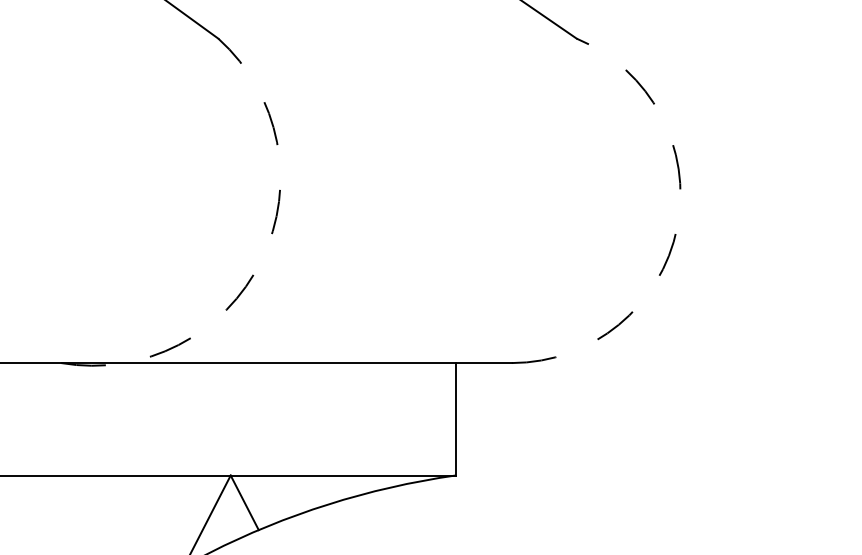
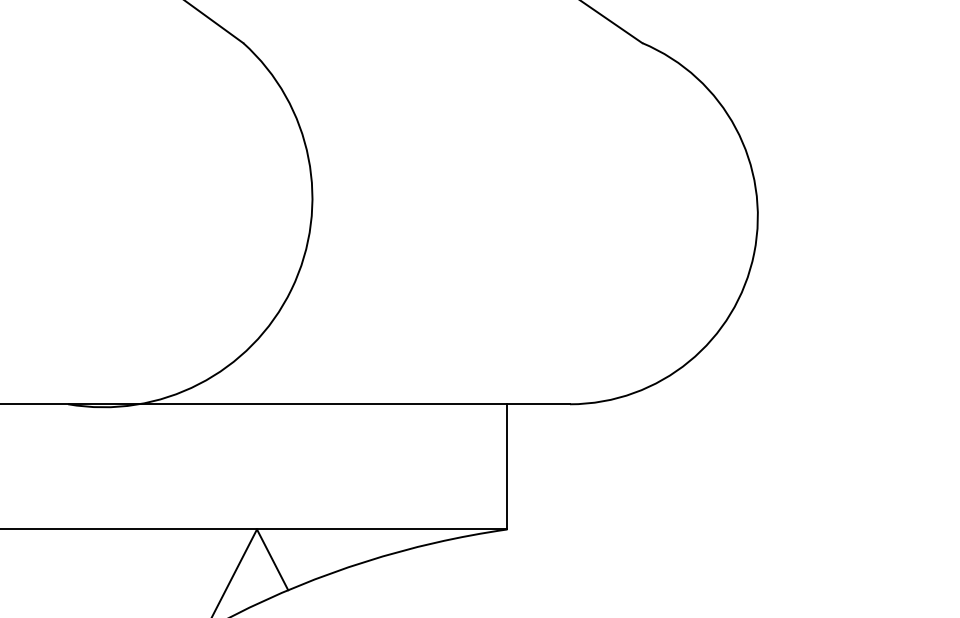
arc: (677, 227) -> (754, 253), dashed -> solid
arc: (261, 260) -> (291, 290), dashed -> solid

